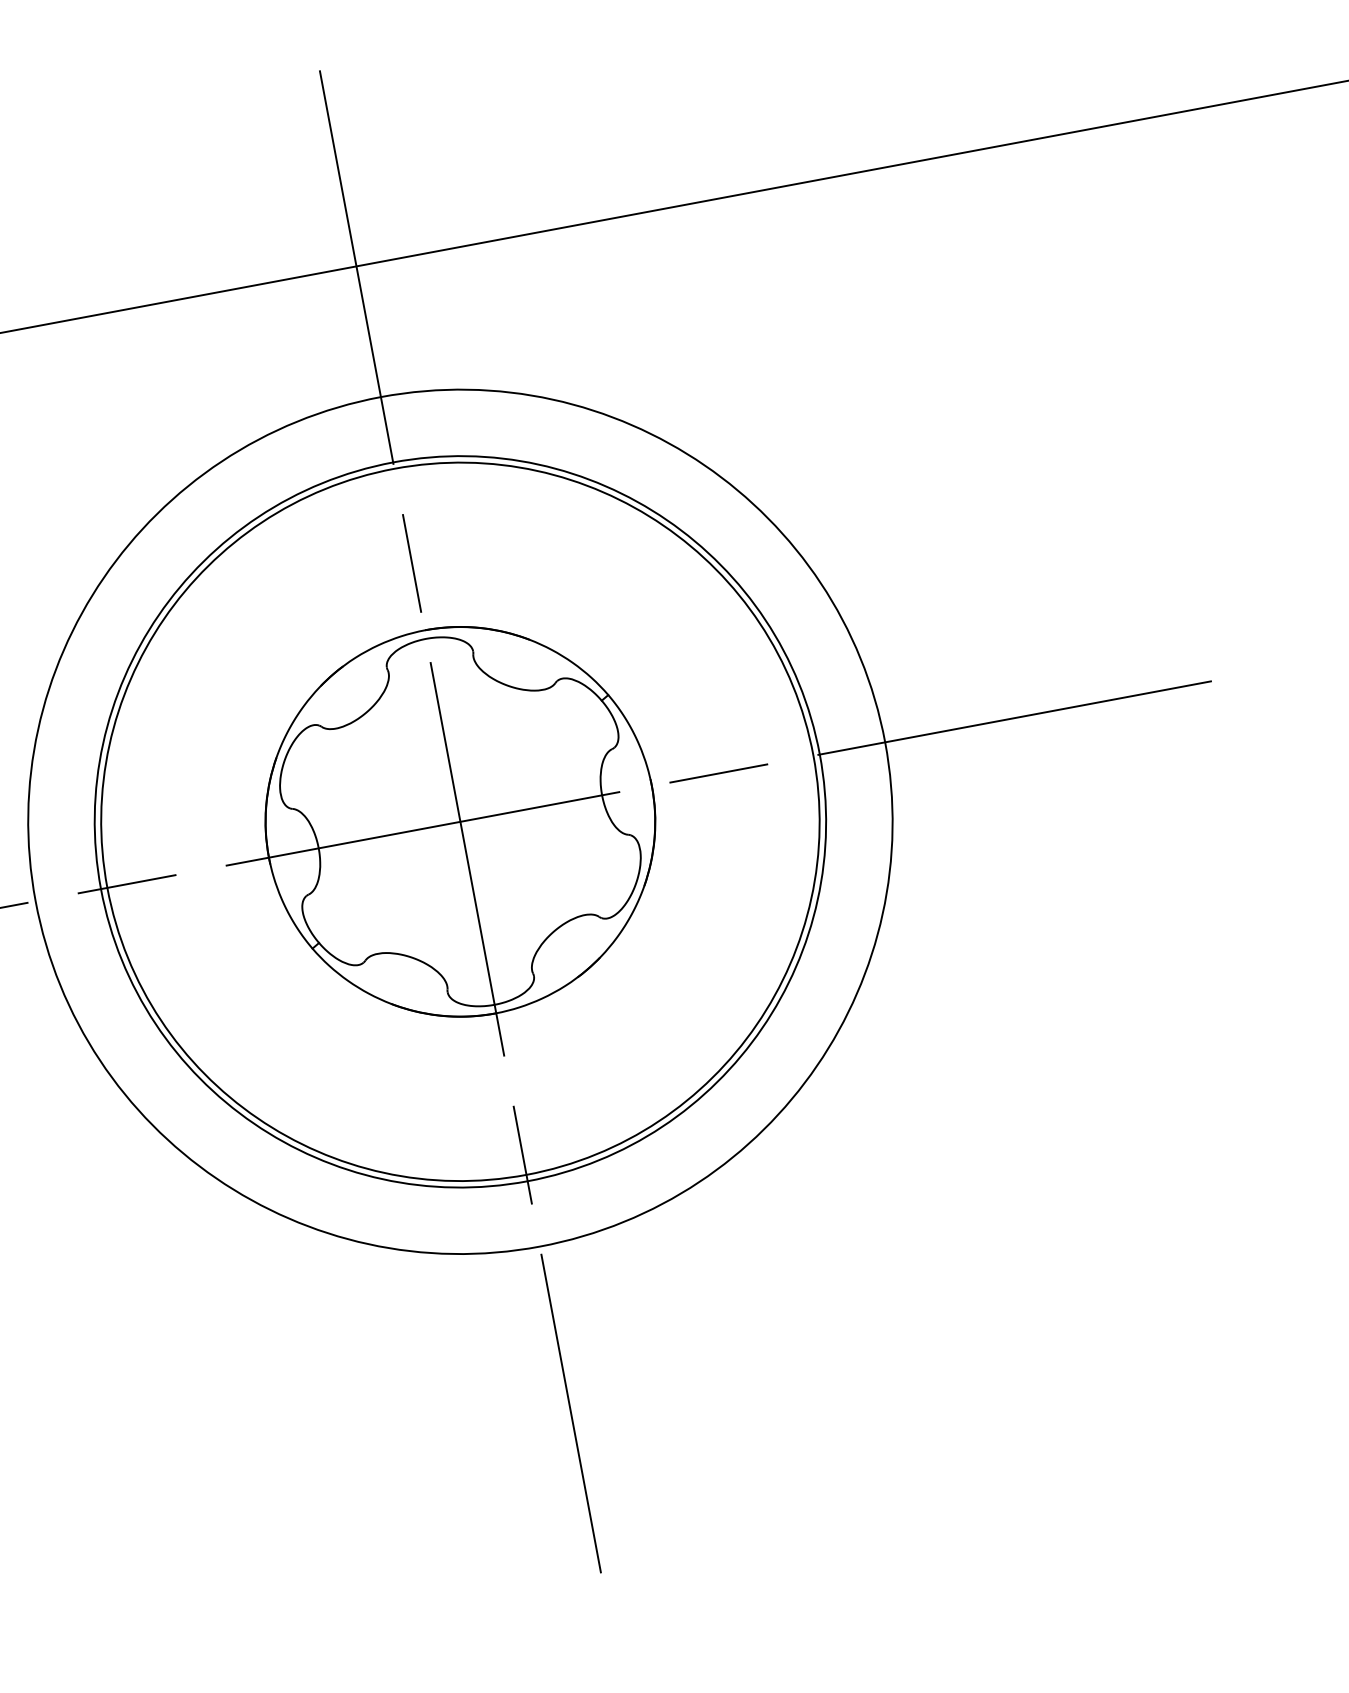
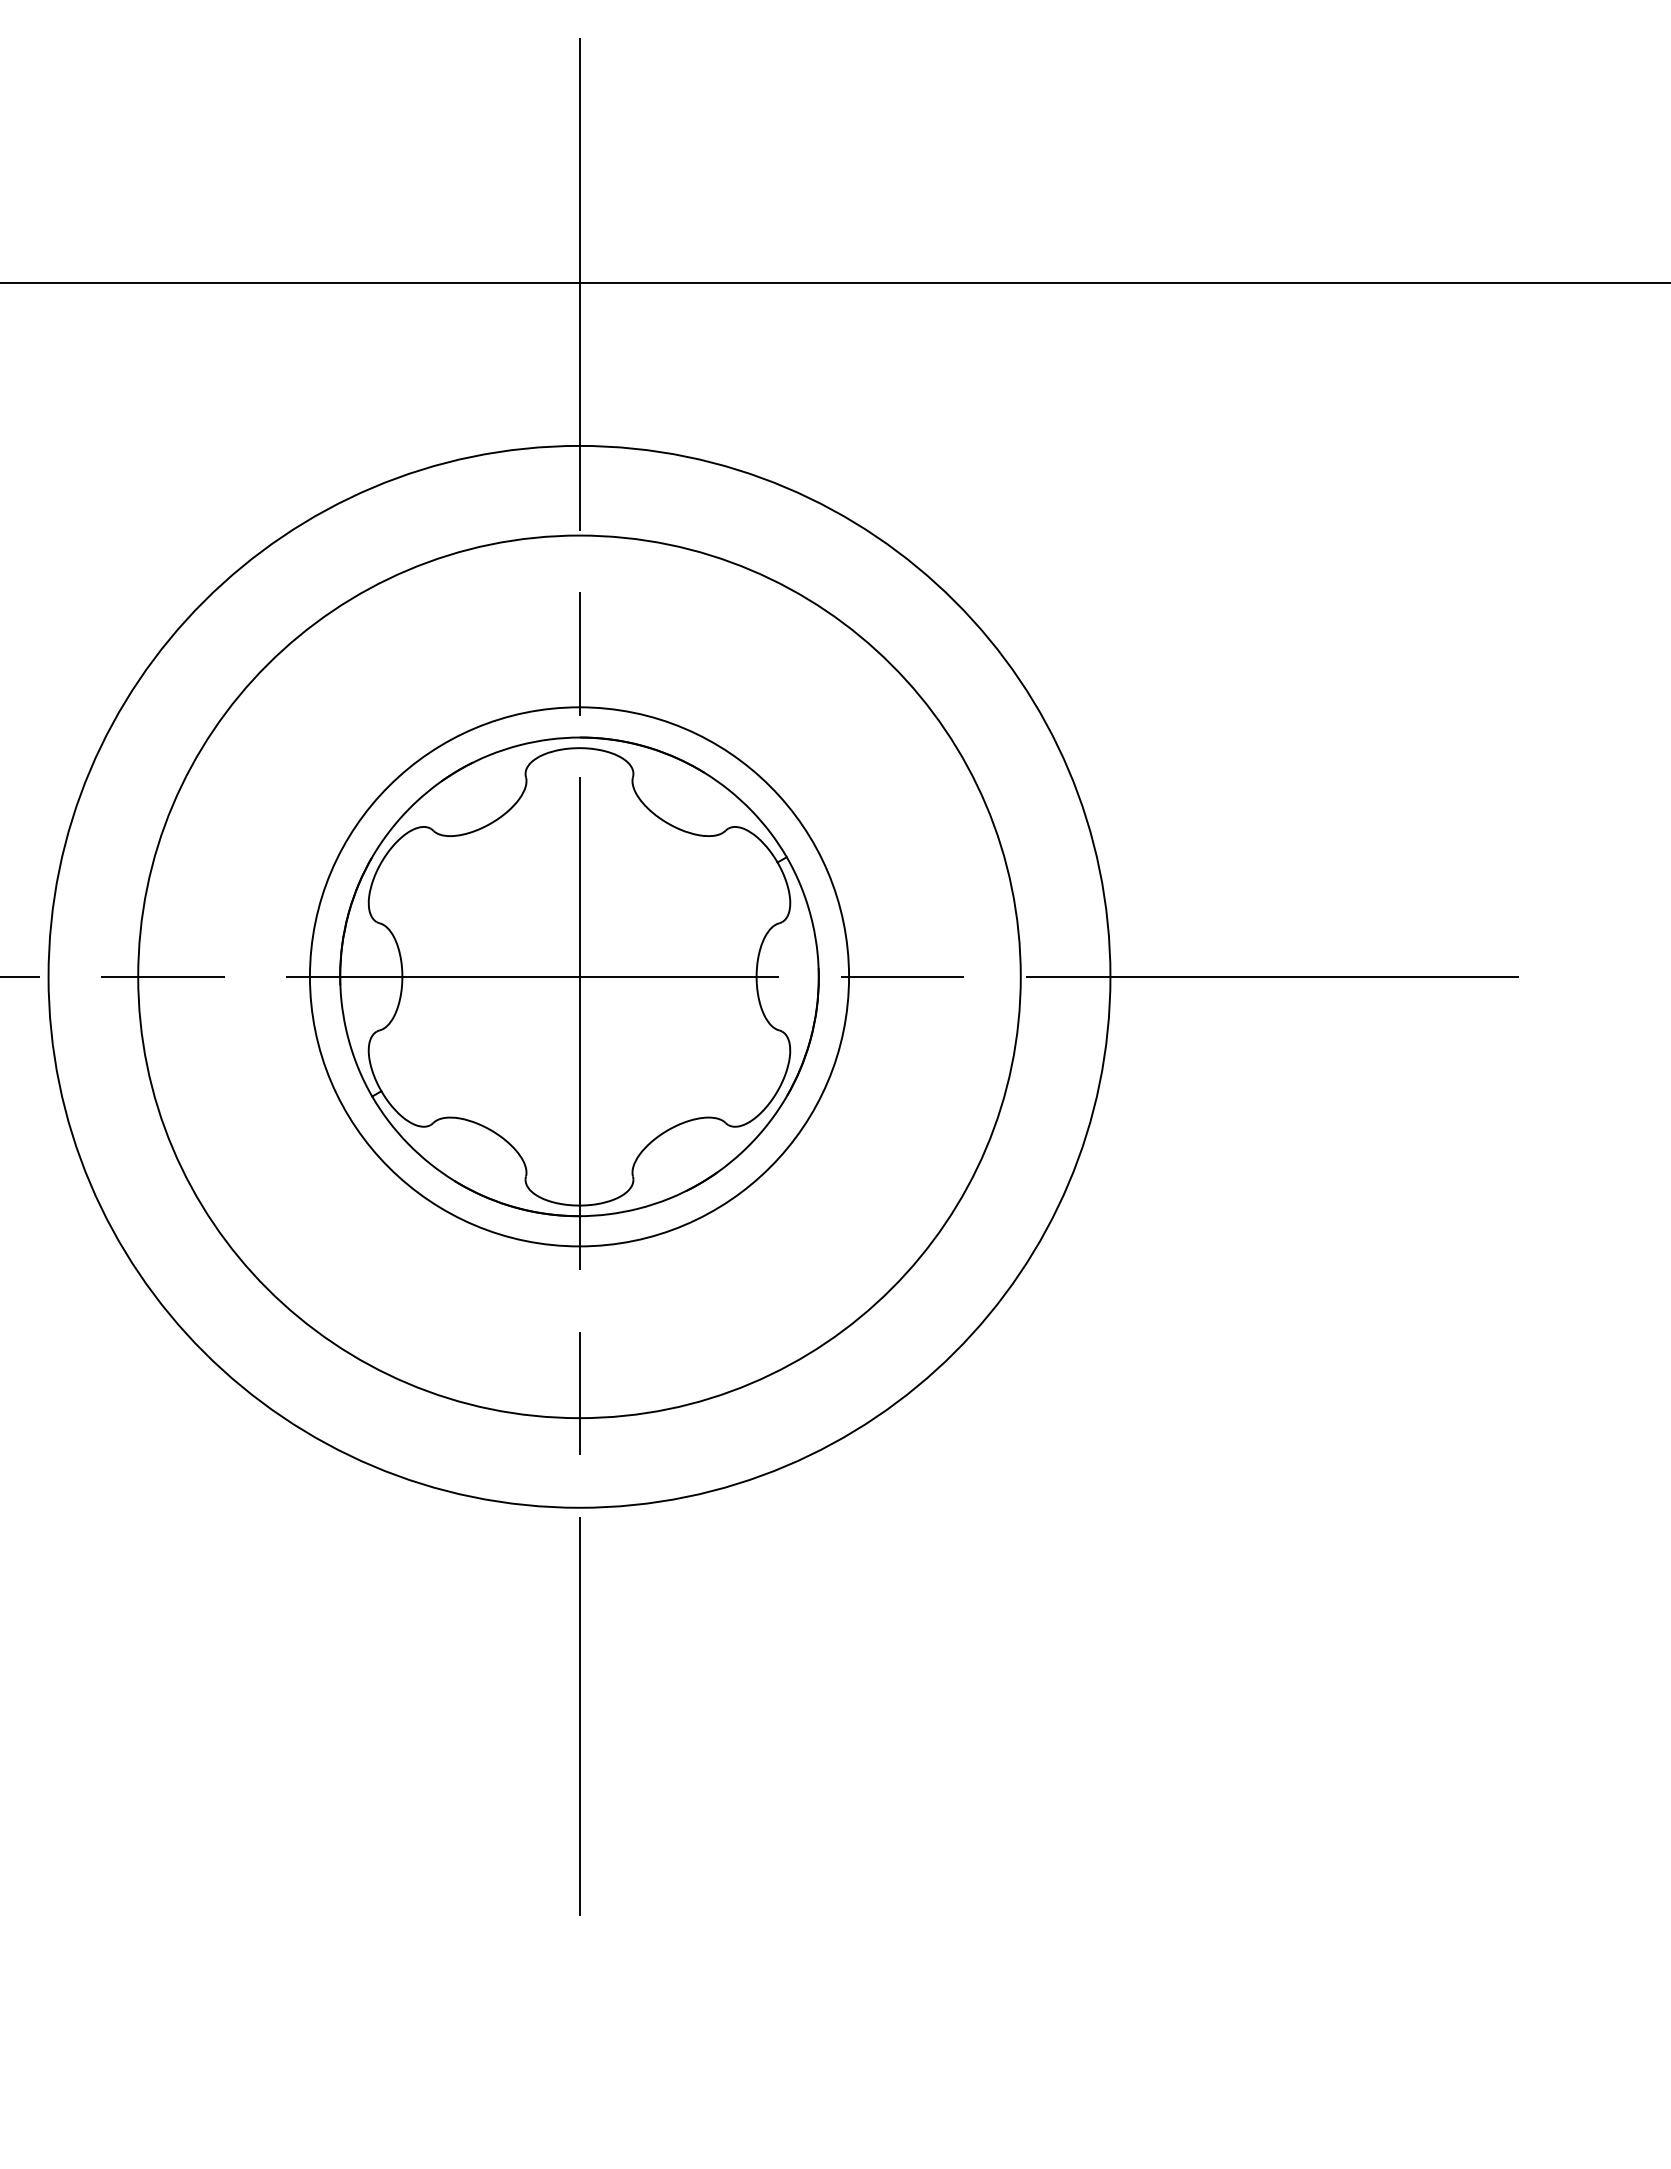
circle: (460, 821) -> (579, 976), size x0.6

